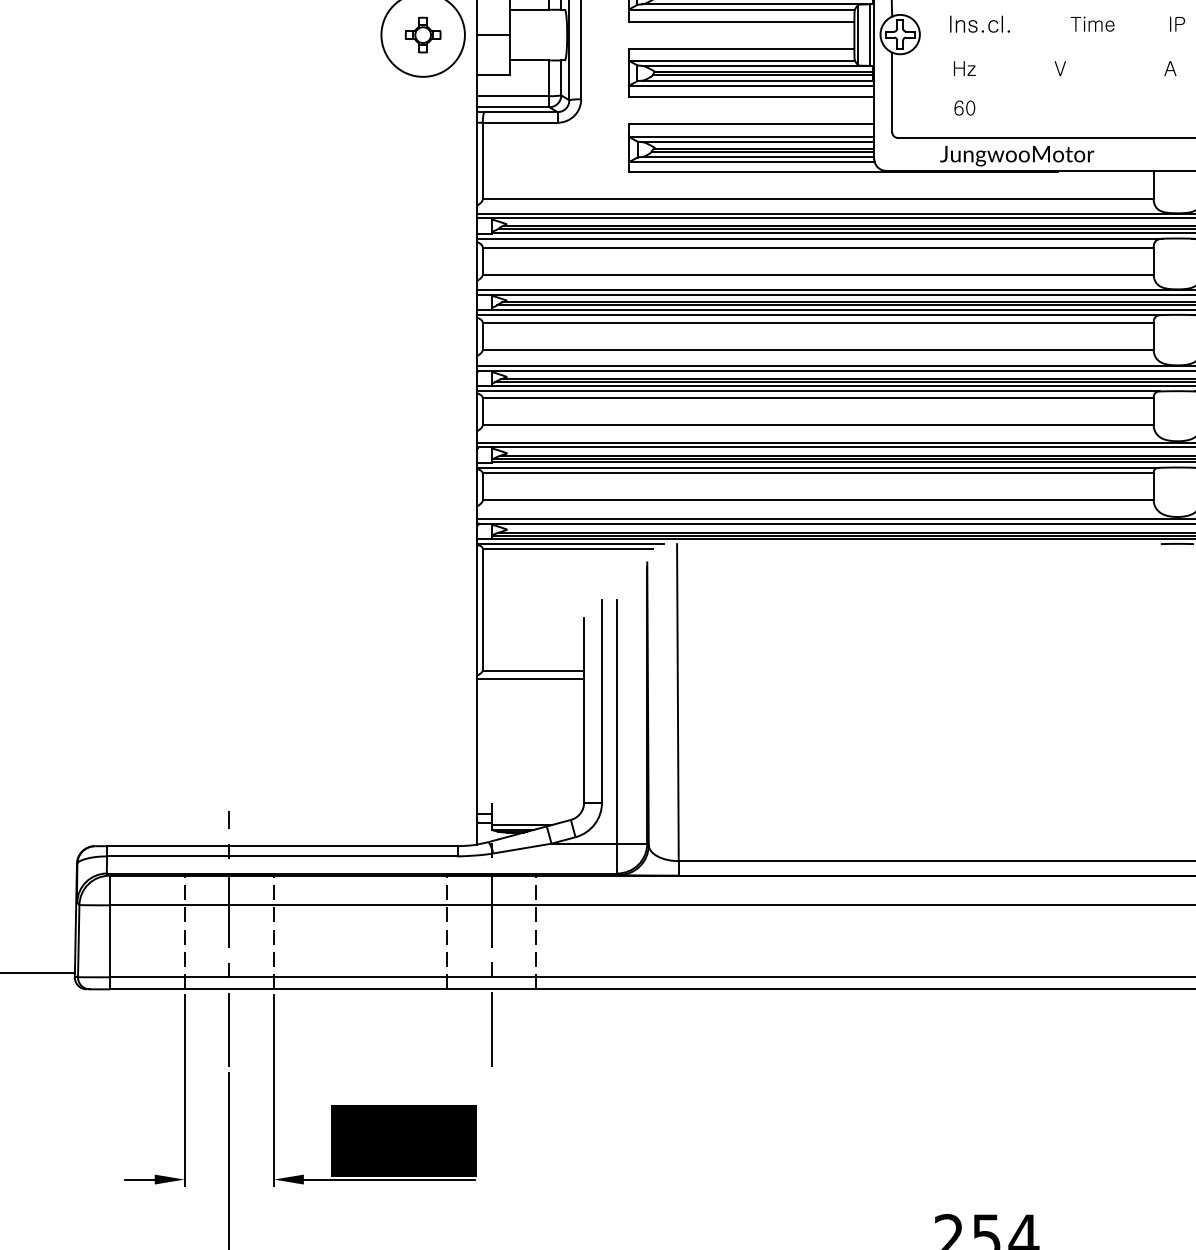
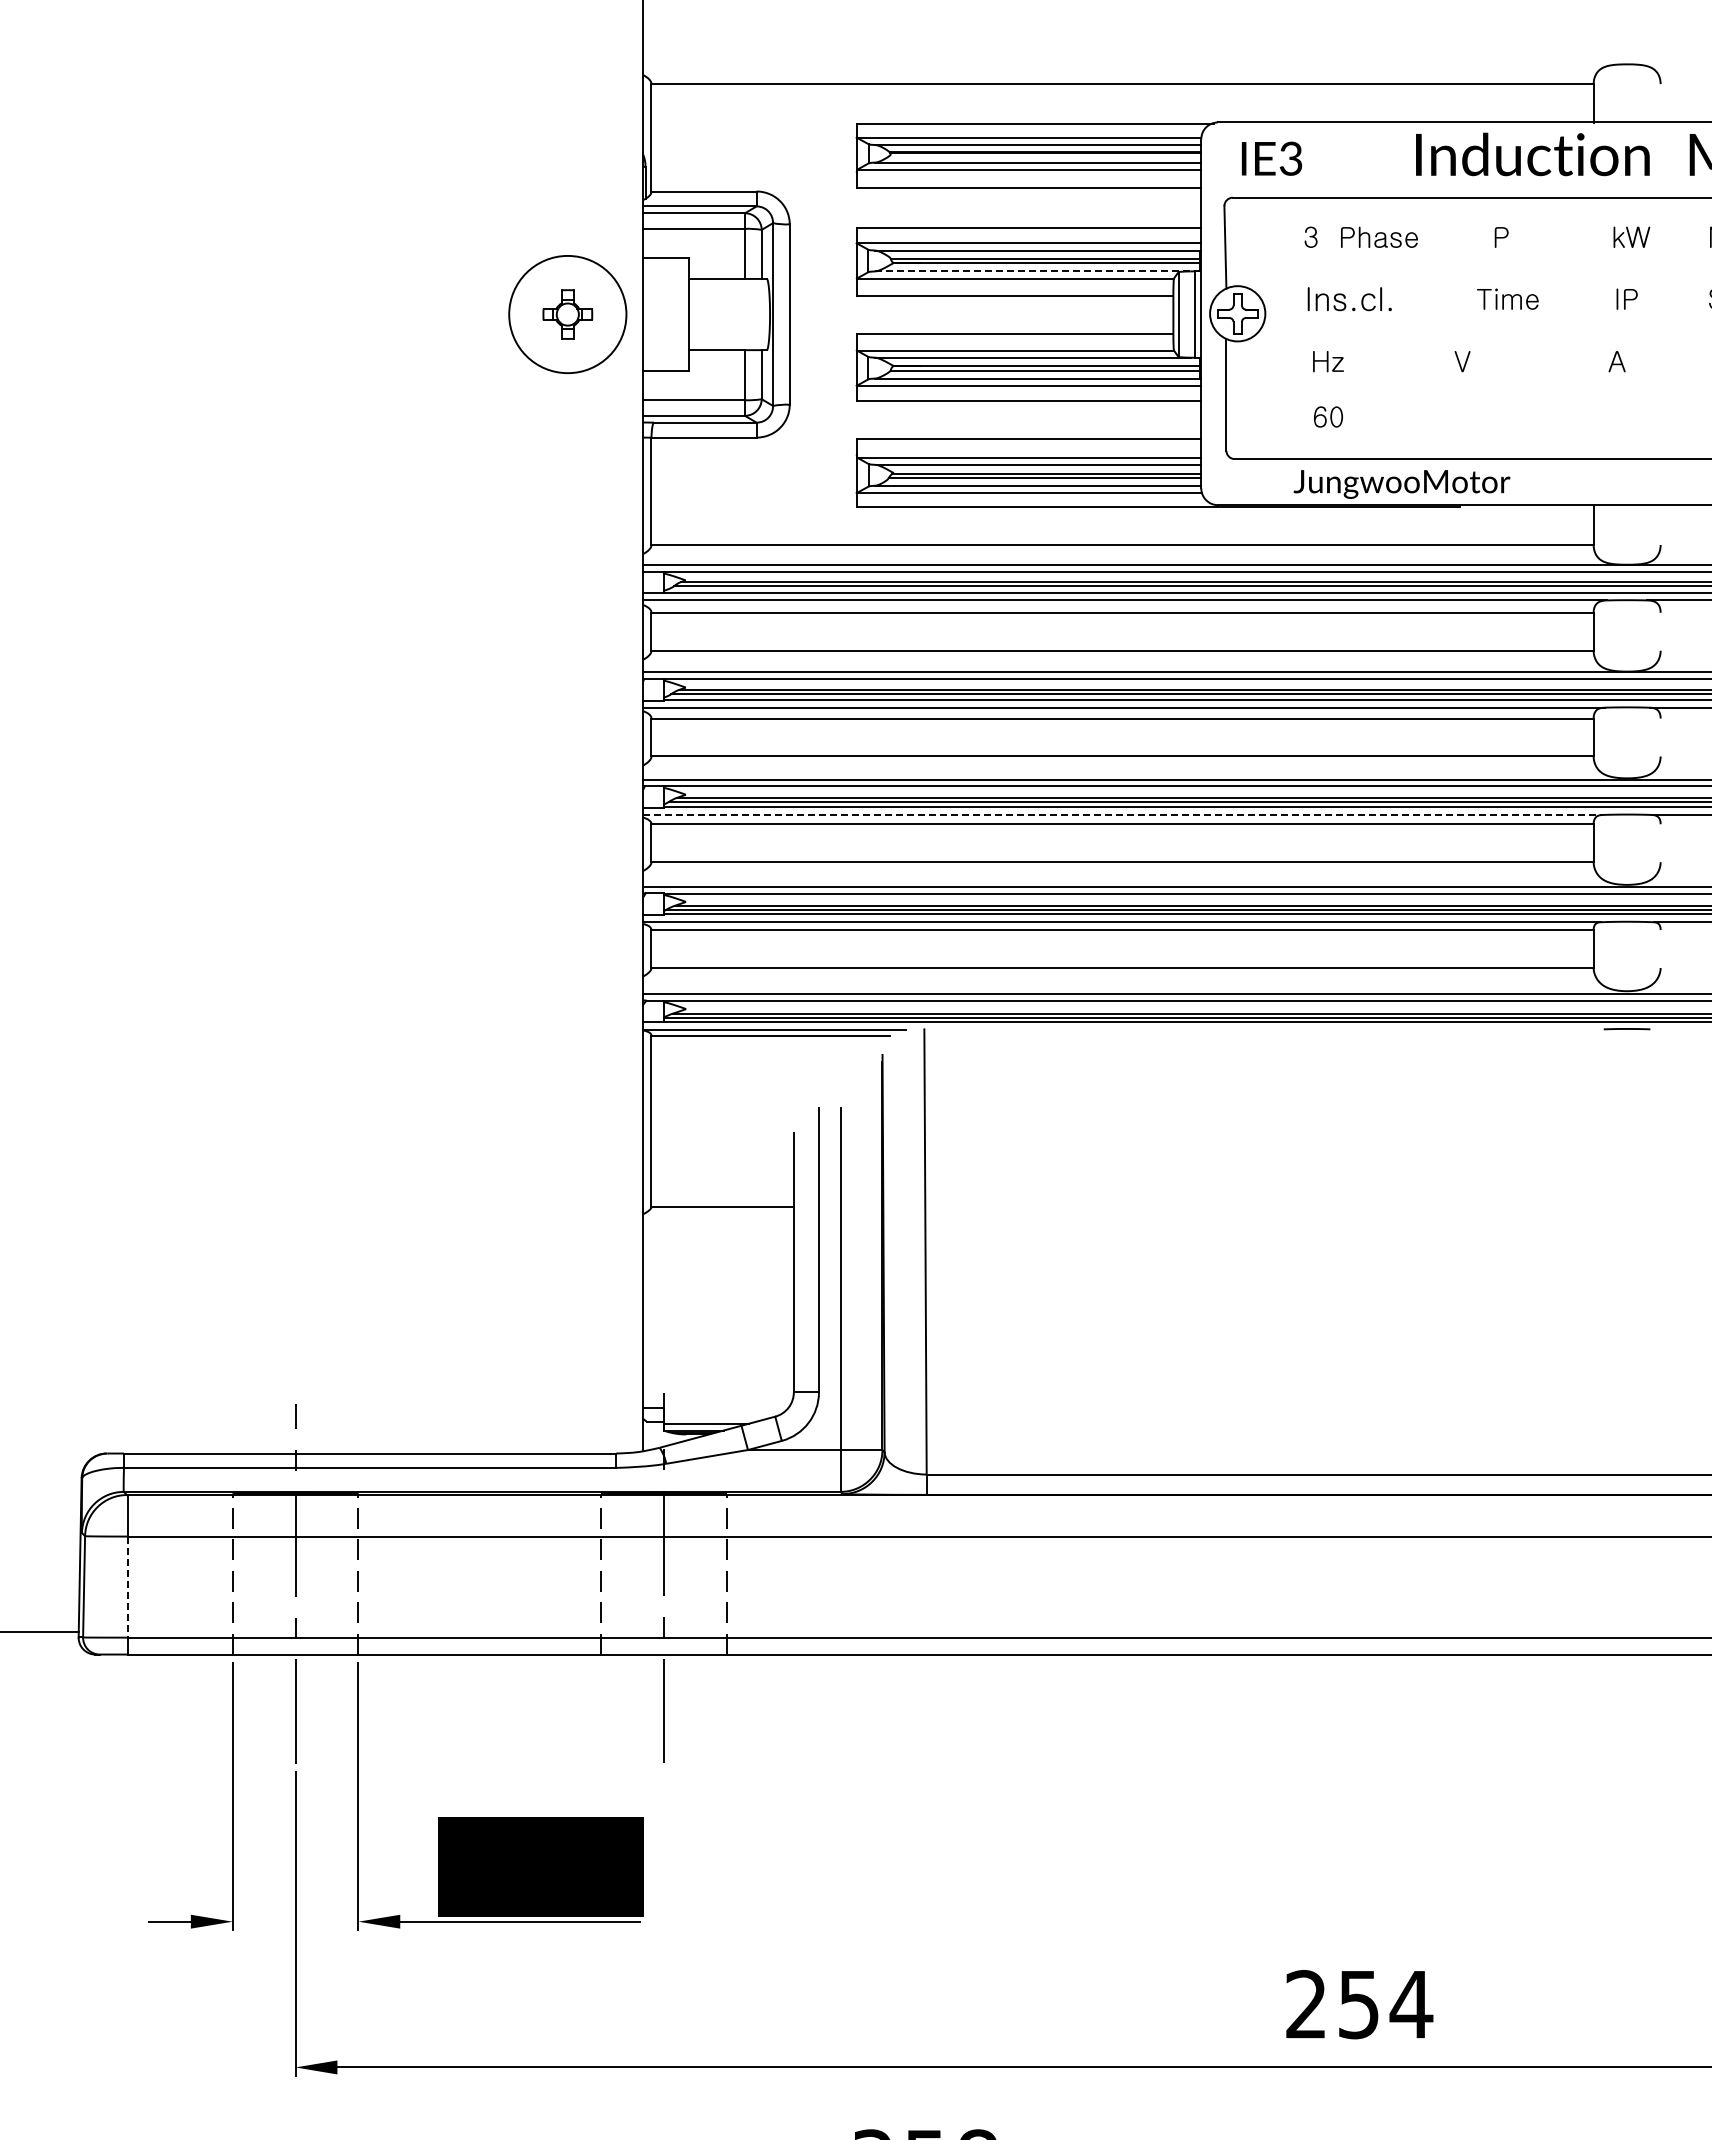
line: (754, 4) -> (1032, 271), solid -> dashed
line: (493, 35) -> (666, 314), removed
line: (818, 391) -> (1122, 814), solid -> dashed
line: (530, 679) -> (718, 1219), removed
line: (109, 941) -> (127, 1587), solid -> dashed

